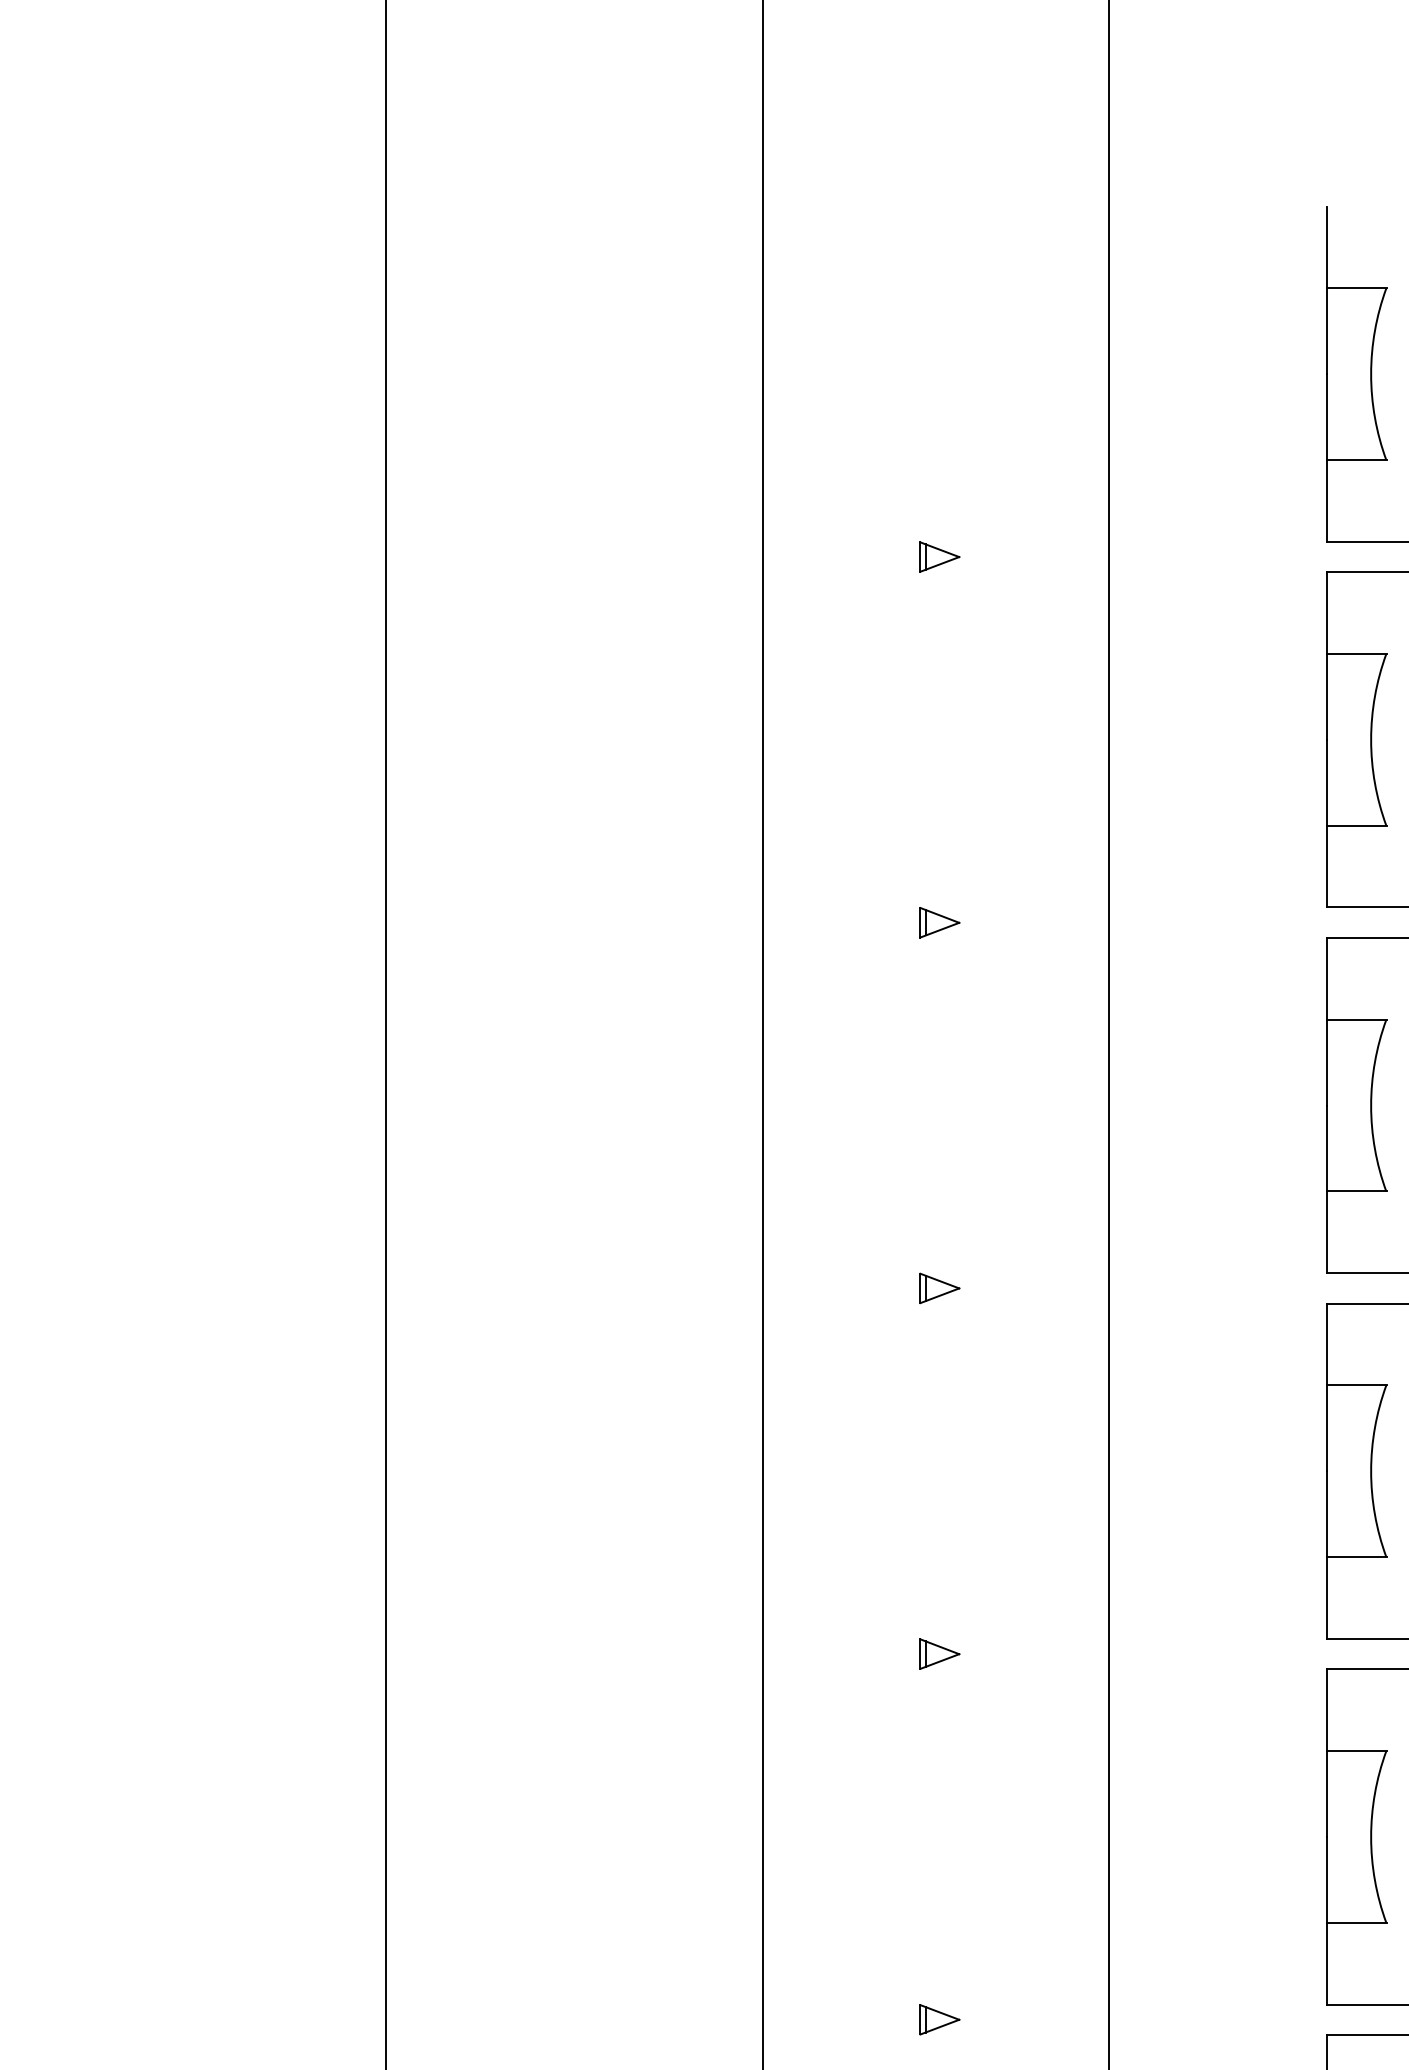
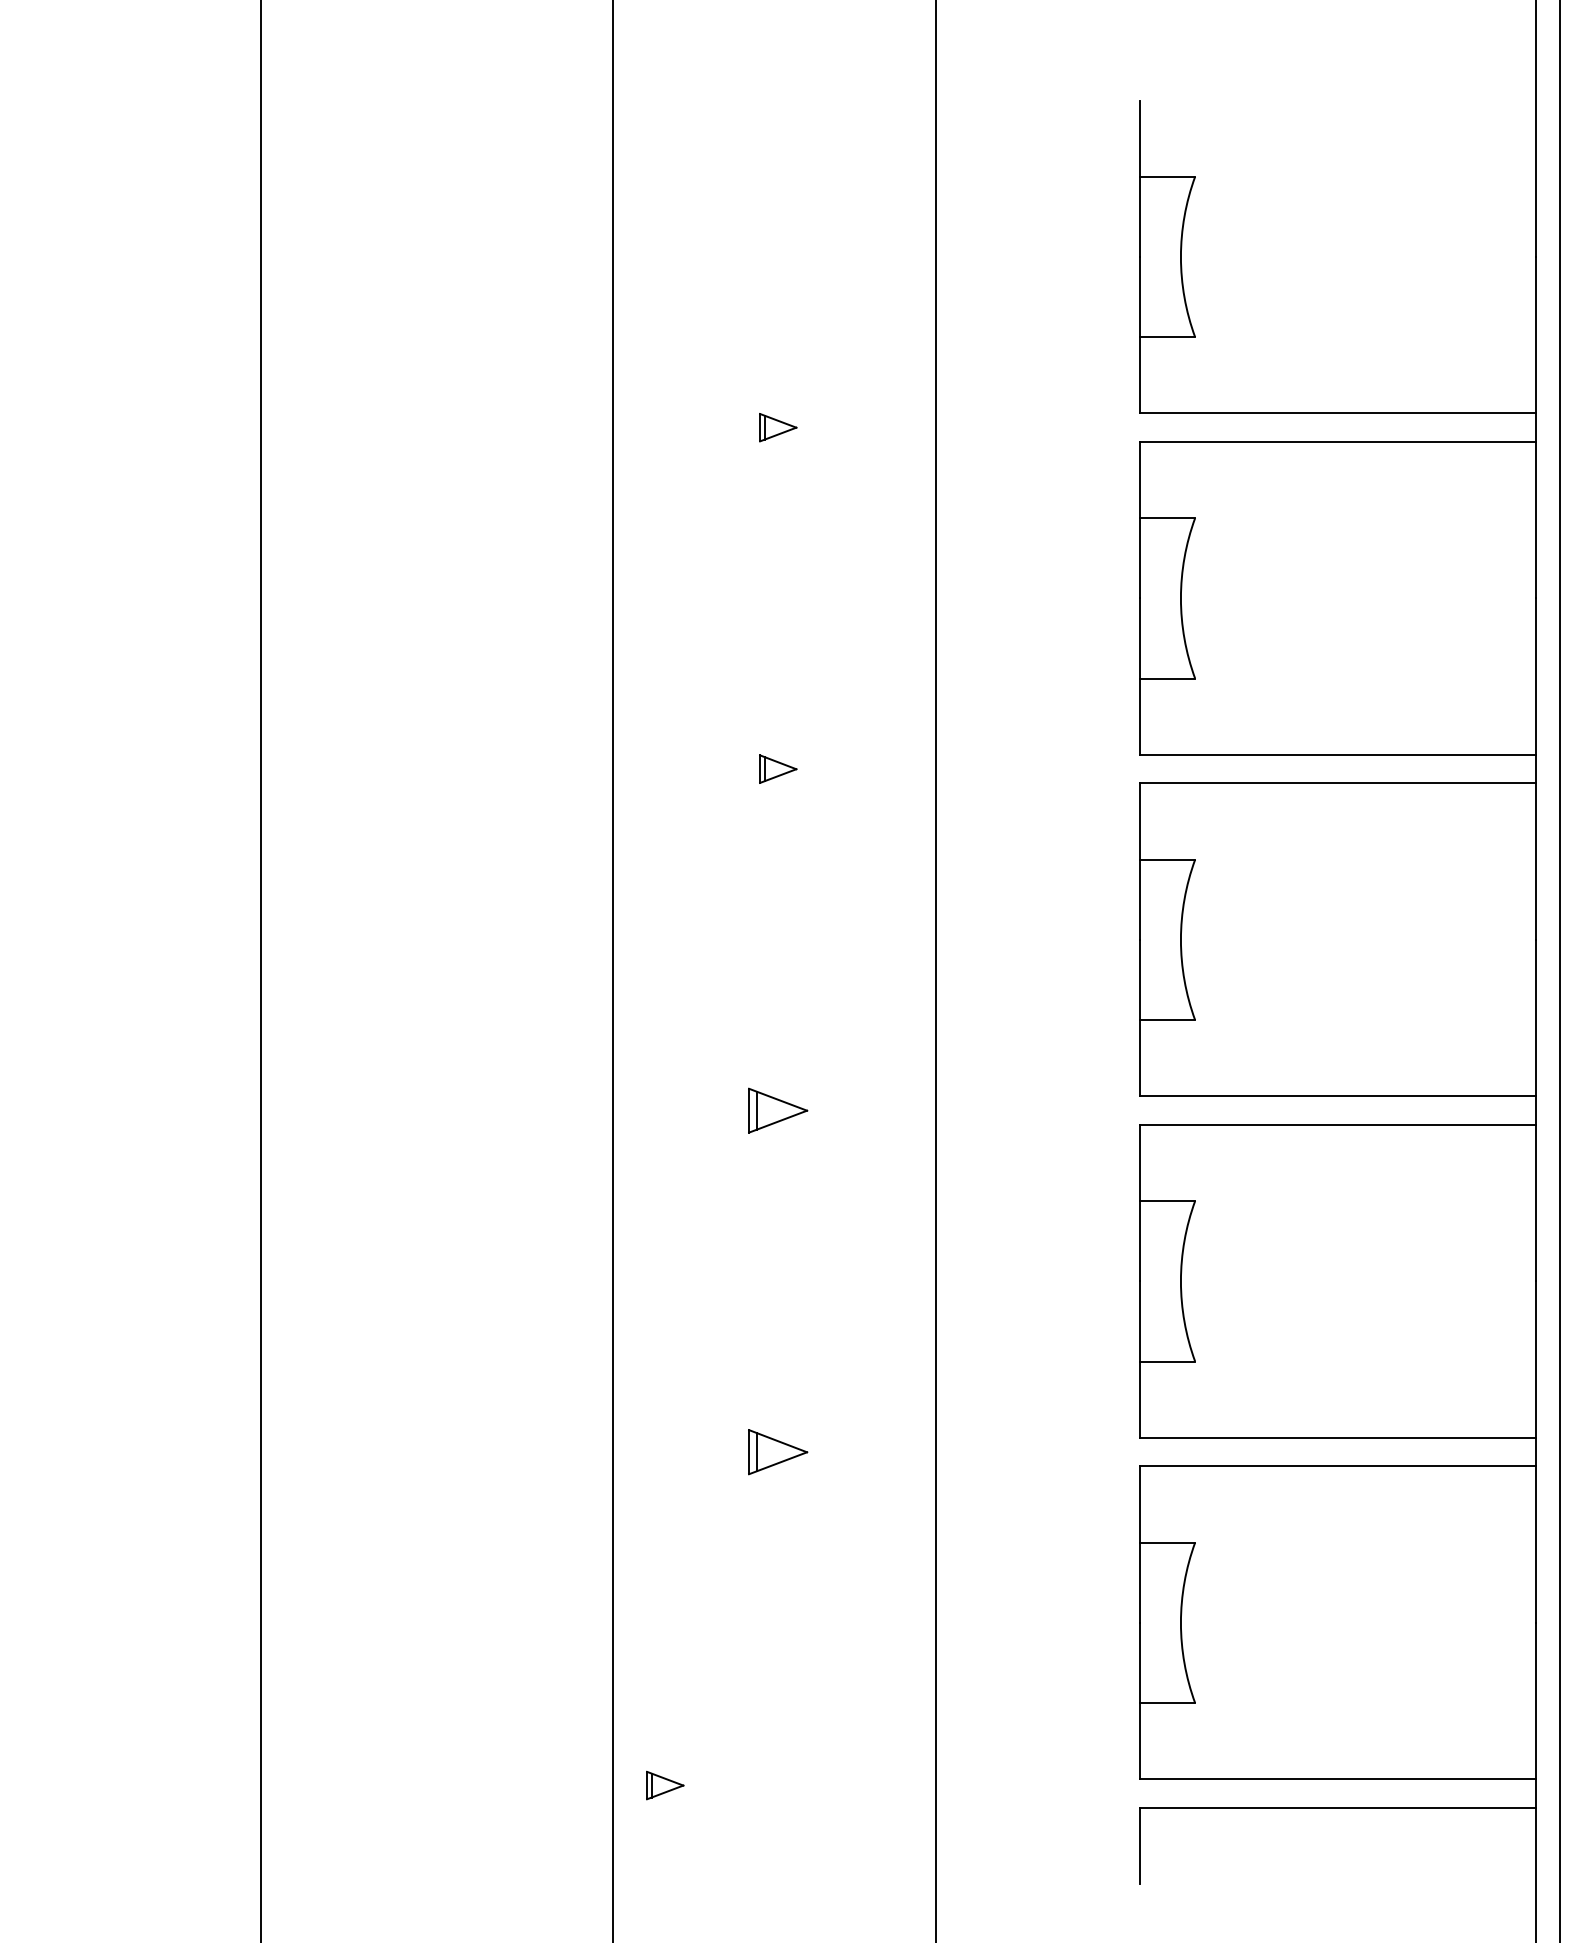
part: (940, 1288) -> (778, 1110), size x1.6
part: (940, 1653) -> (778, 1451), size x1.6
part: (940, 2019) -> (665, 1785), moved

